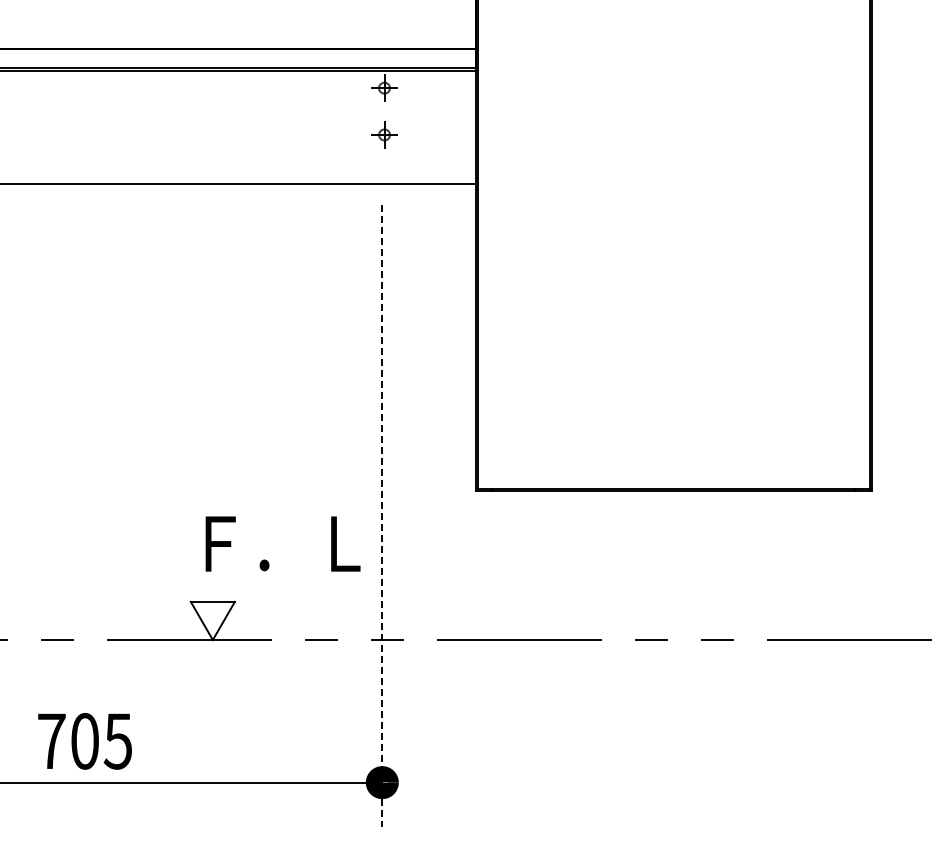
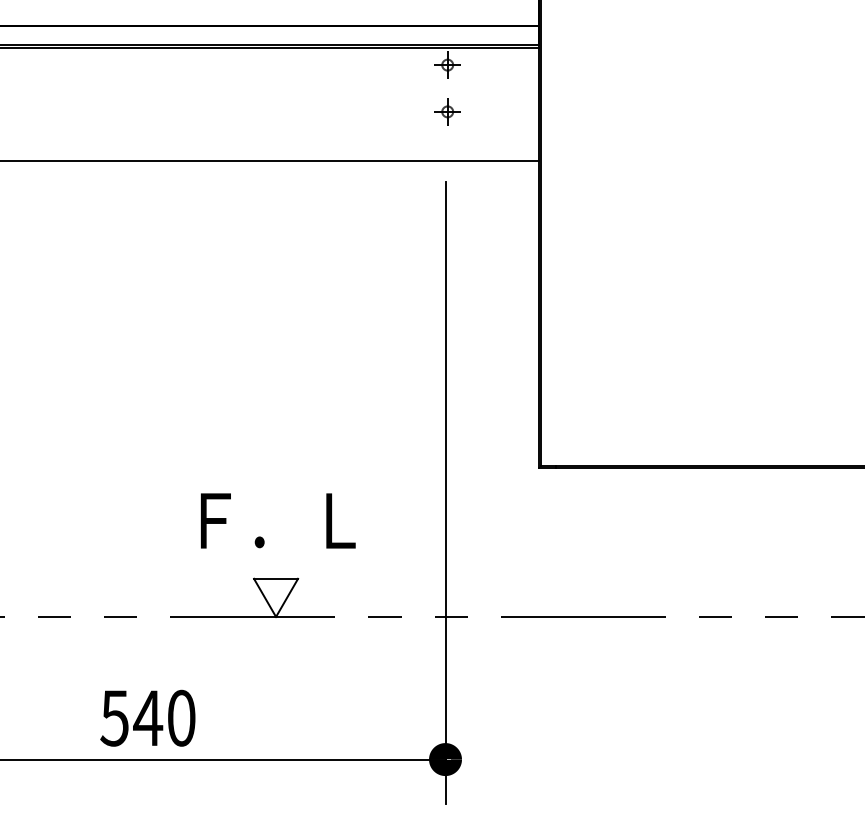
line: (382, 516) -> (445, 493), dashed -> solid
text: (282, 543) -> (277, 520), moved
text: (84, 741) -> (147, 718), 705 -> 540

